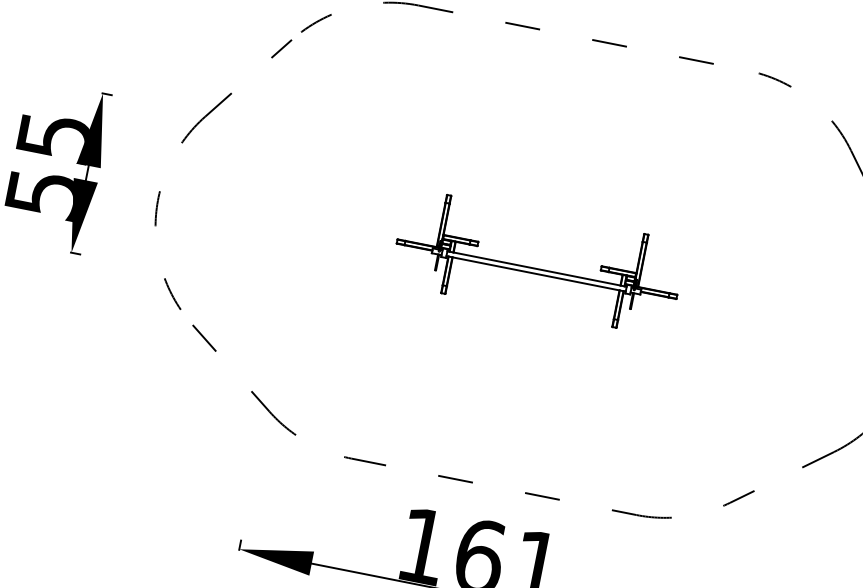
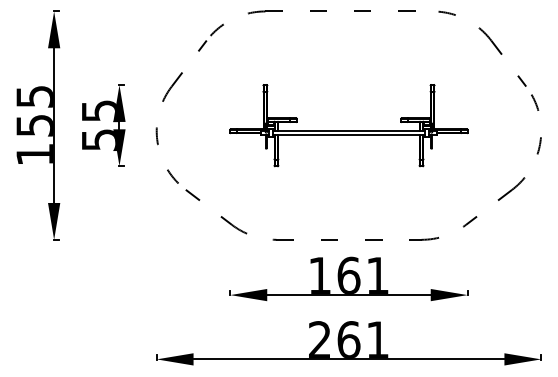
part: (537, 261) -> (348, 125), size x1.67

